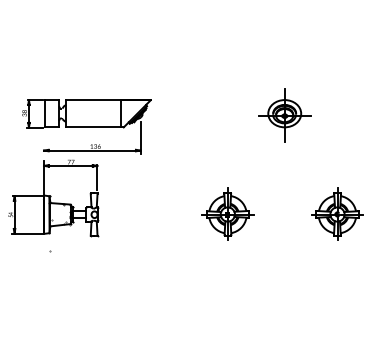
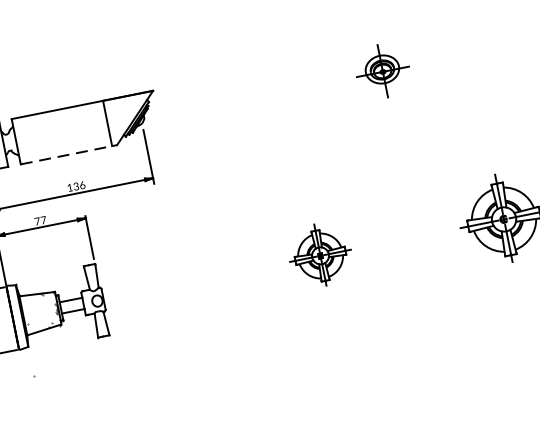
part: (284, 115) -> (382, 71), size x0.6
line: (94, 127) -> (68, 155), solid -> dashed
part: (227, 213) -> (319, 254), size x0.7

